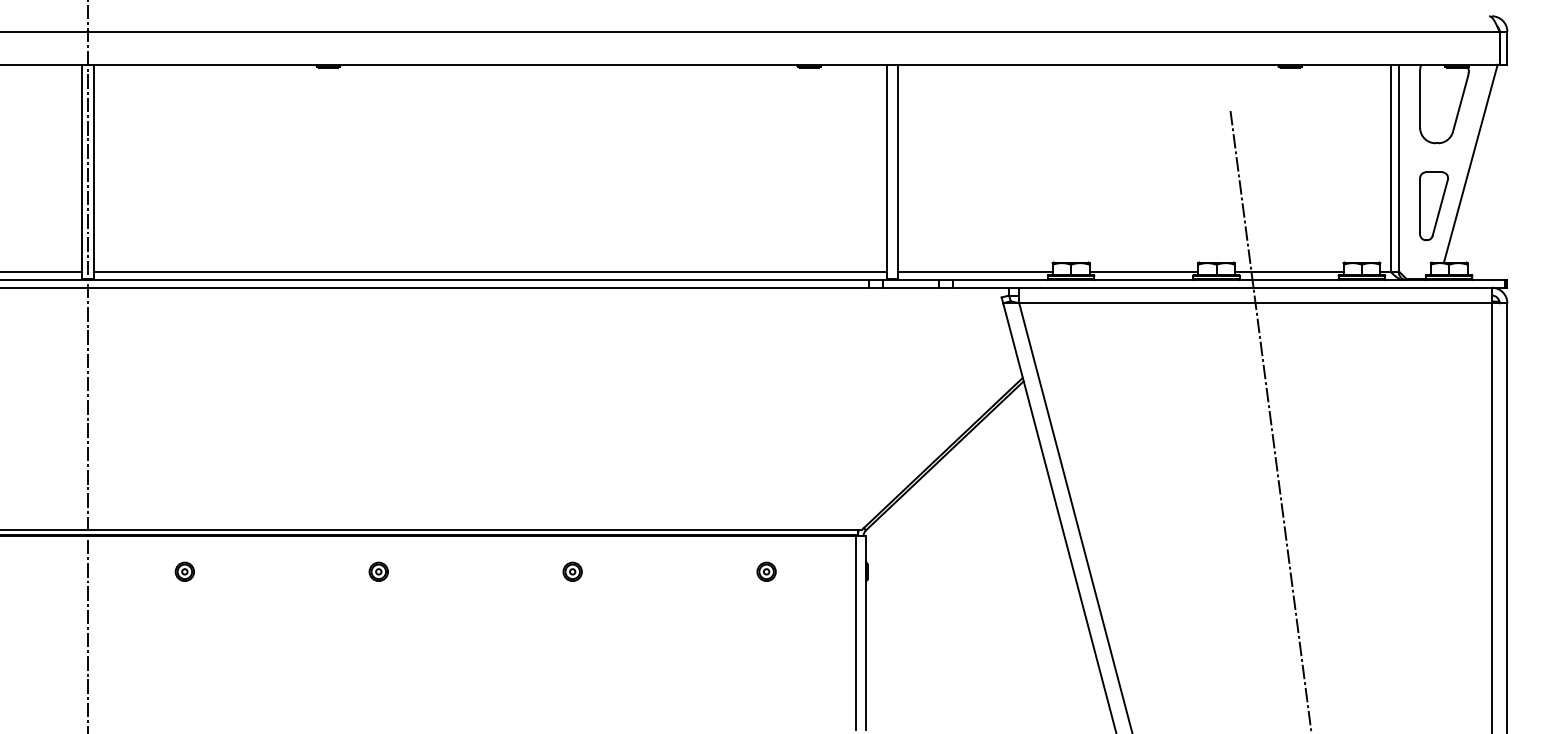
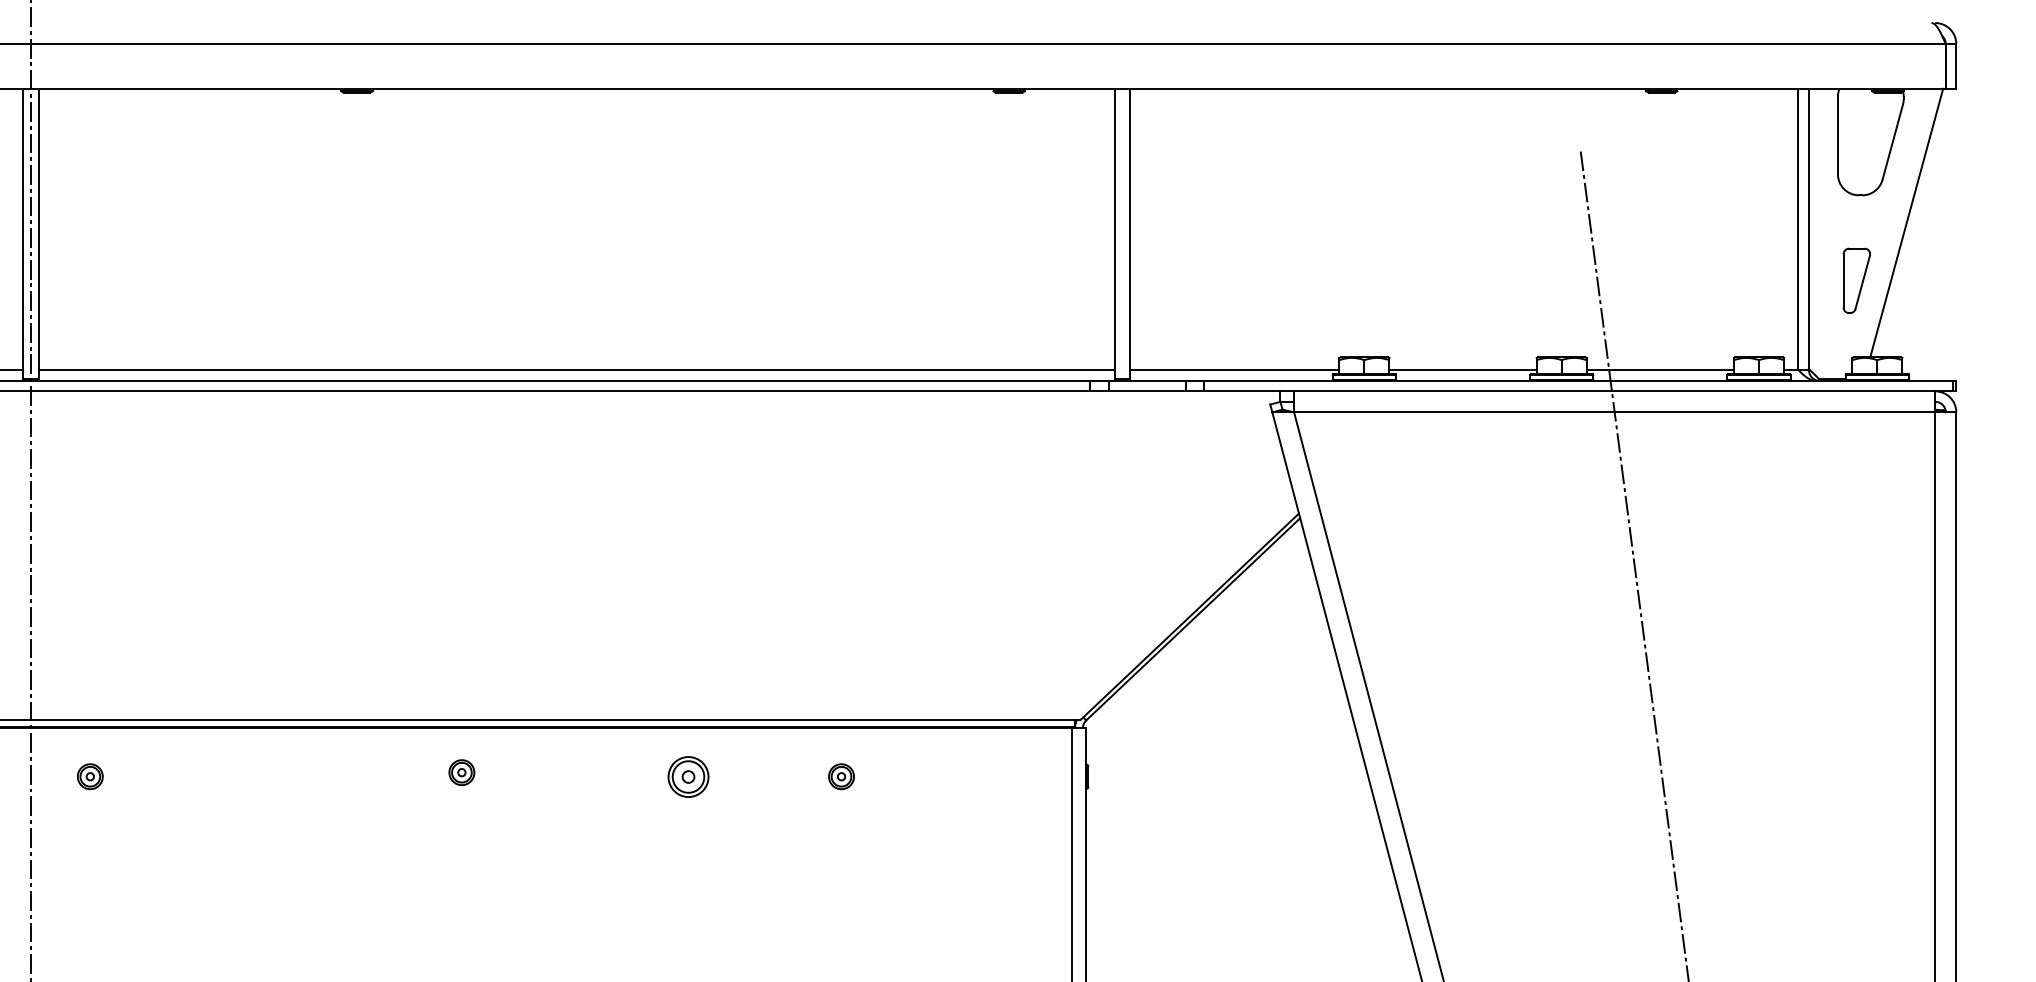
part: (1433, 206) -> (1856, 281), size x0.7
part: (184, 571) -> (89, 776), moved
part: (378, 571) -> (461, 772), moved
part: (572, 571) -> (688, 776), size x1.6
part: (766, 571) -> (841, 776), moved

